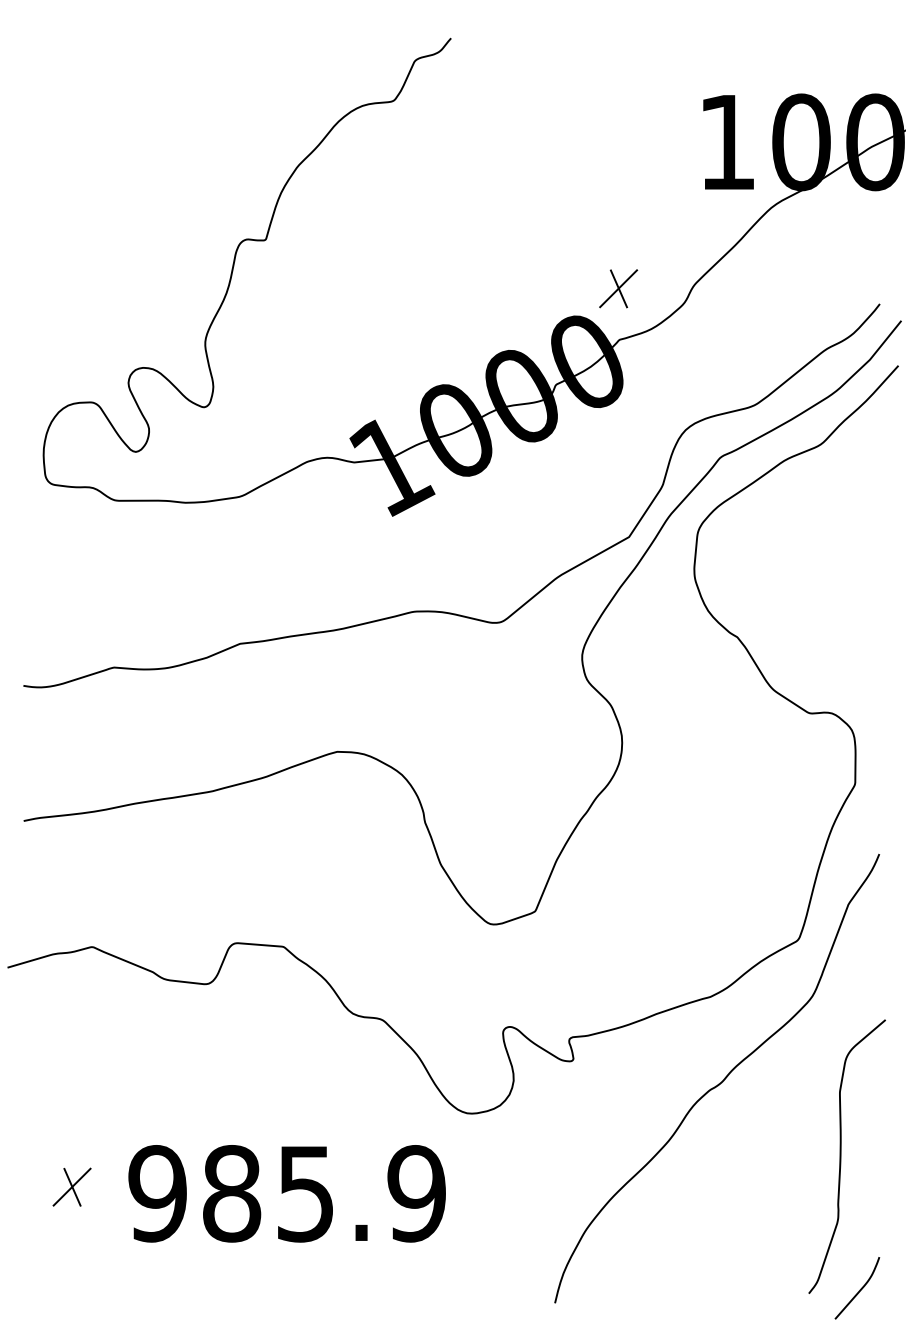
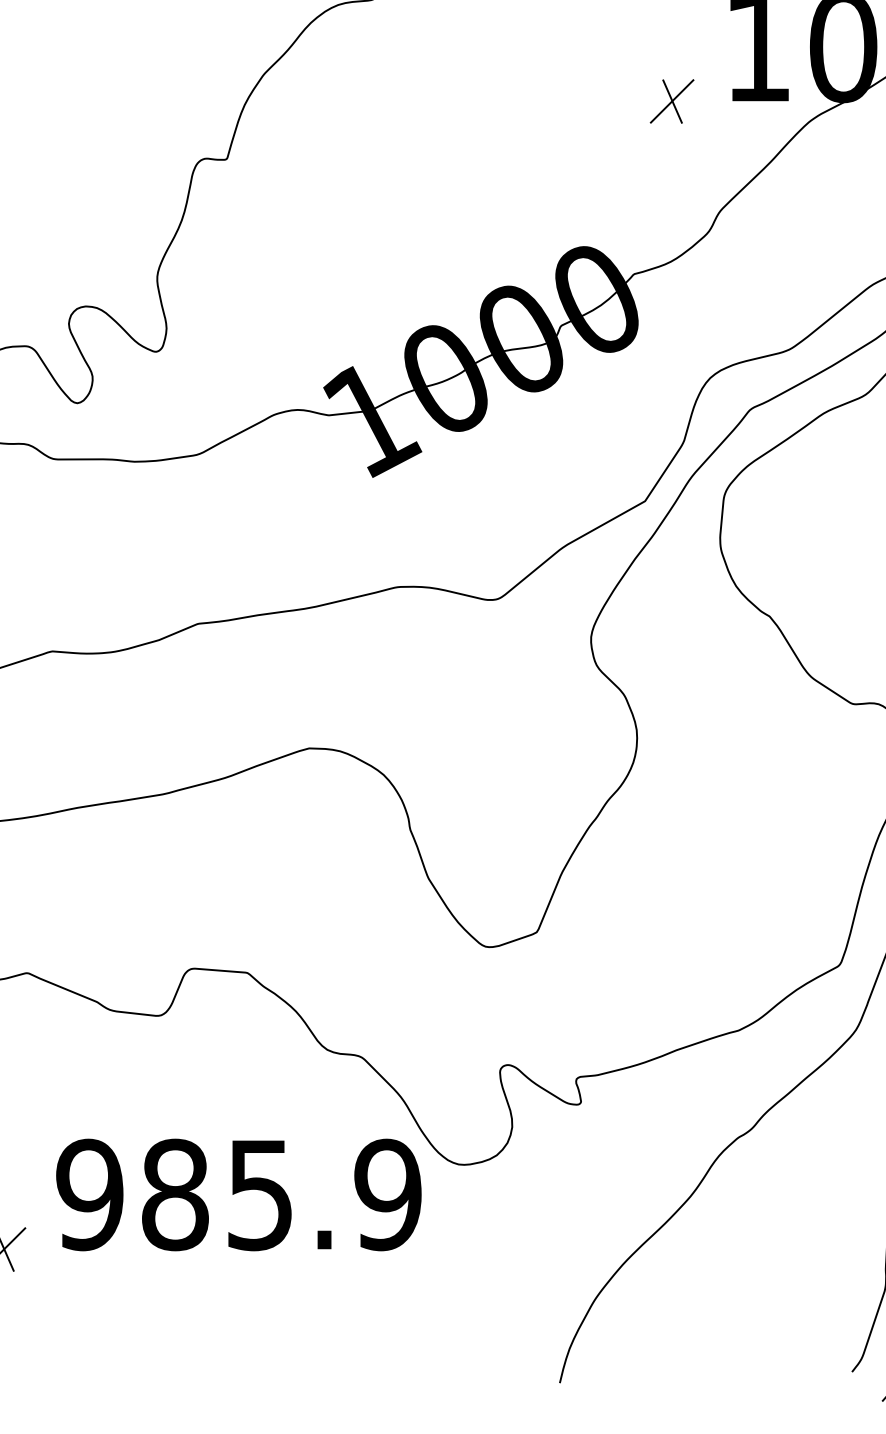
part: (618, 288) -> (672, 101), moved
text: (286, 1193) -> (238, 1194), moved

